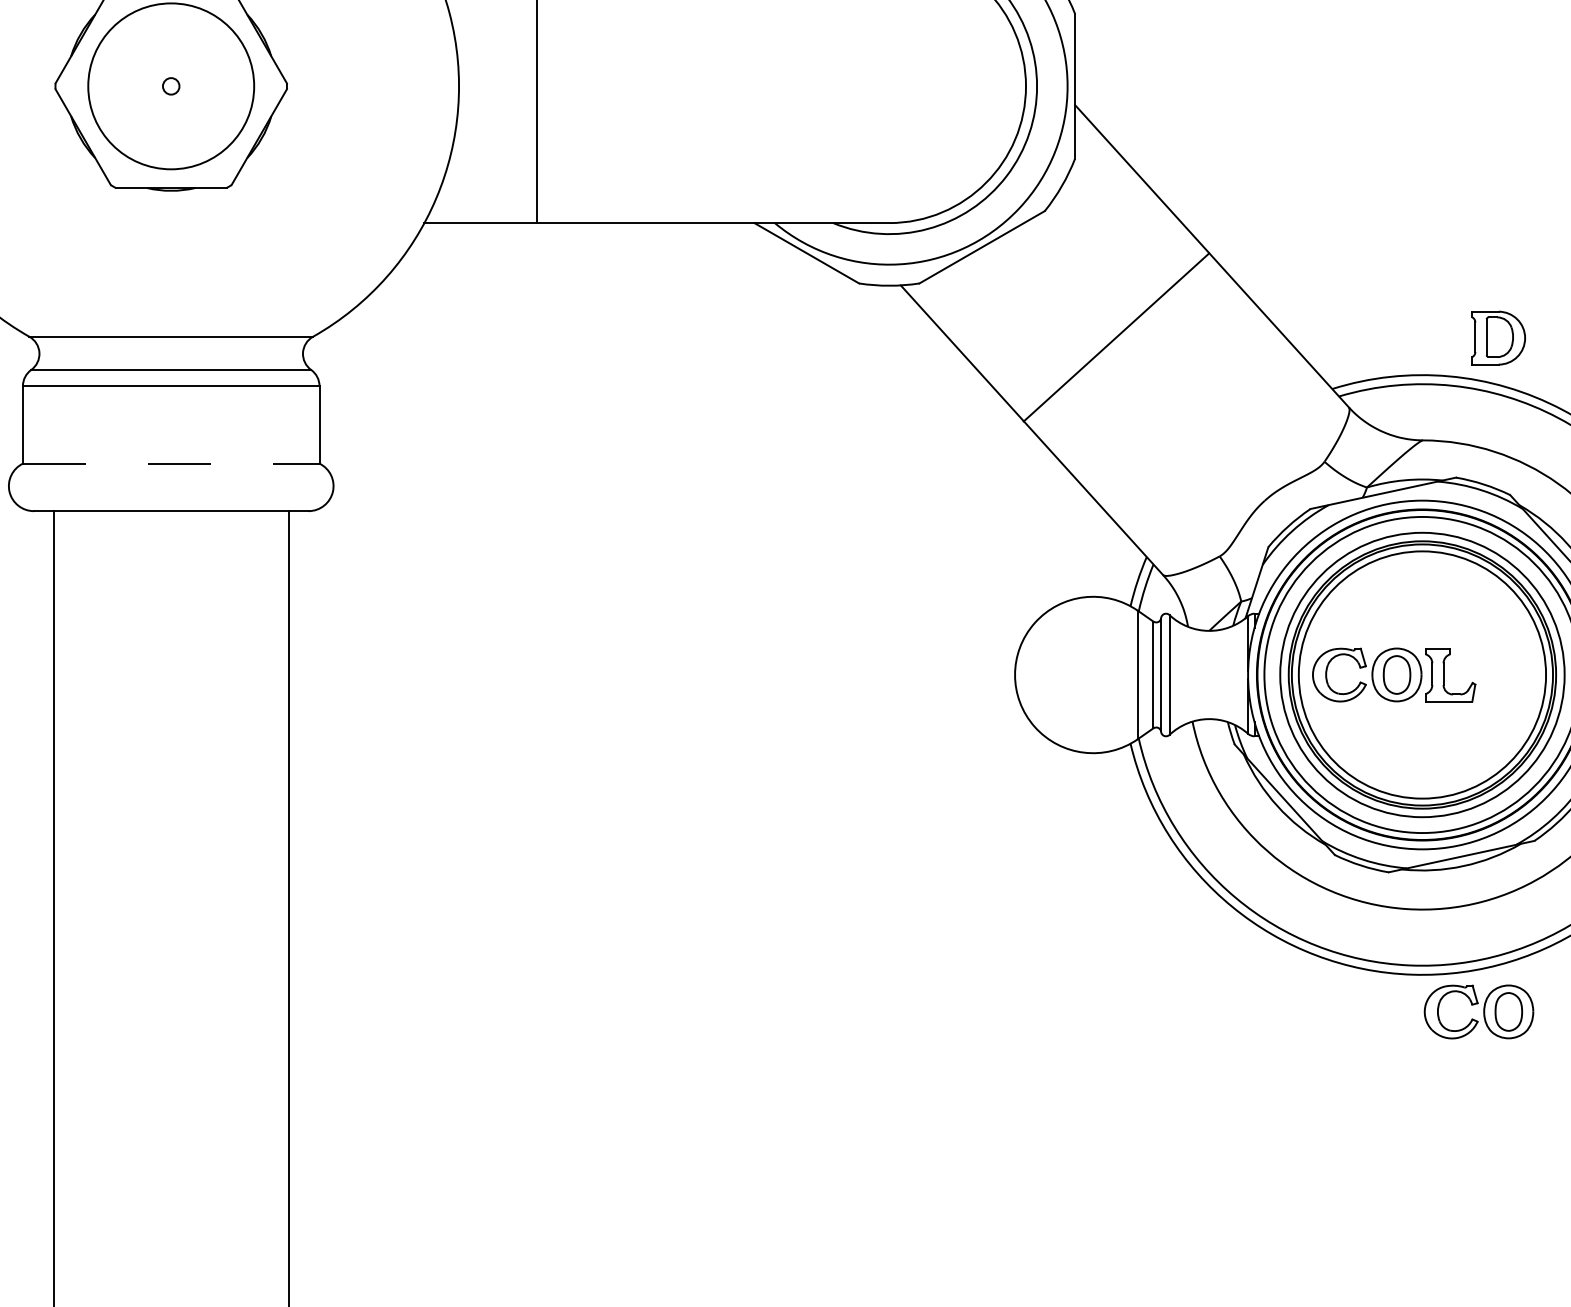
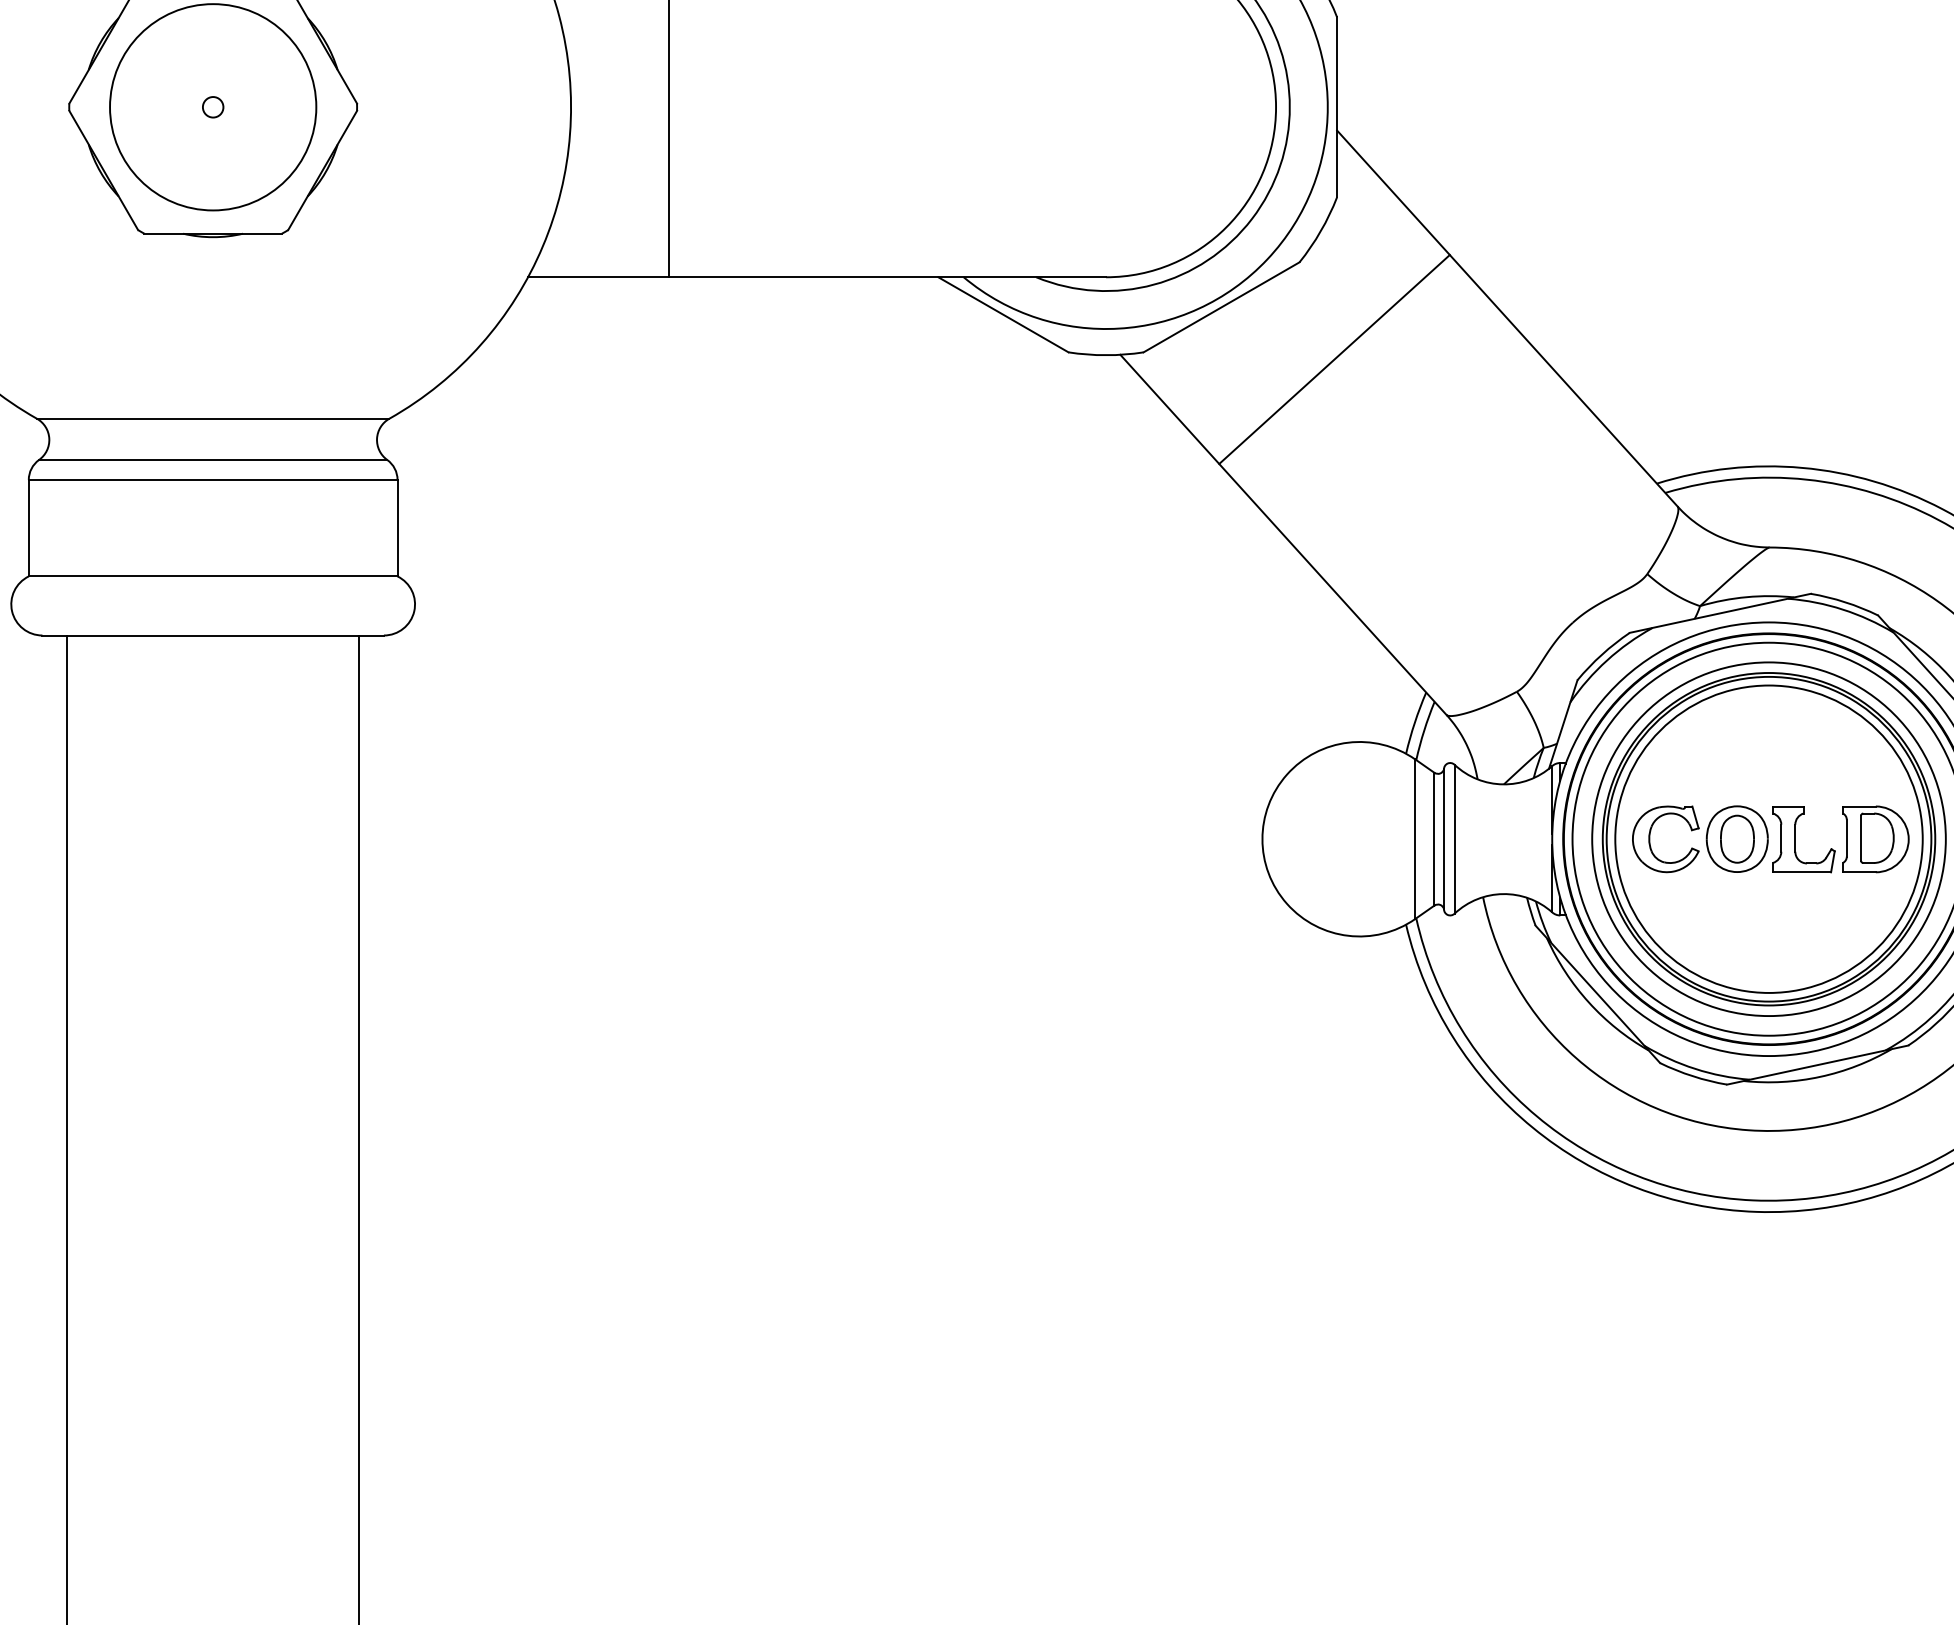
line: (1116, 337) -> (1334, 359), moved
part: (1498, 338) -> (1875, 839), moved
line: (171, 463) -> (213, 576), dashed -> solid
part: (1479, 1012) -> (1839, 1258), removed

